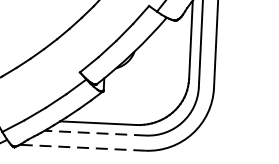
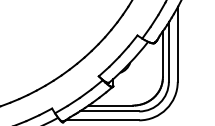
line: (95, 133) -> (109, 111), dashed -> solid
line: (82, 148) -> (102, 120), dashed -> solid

